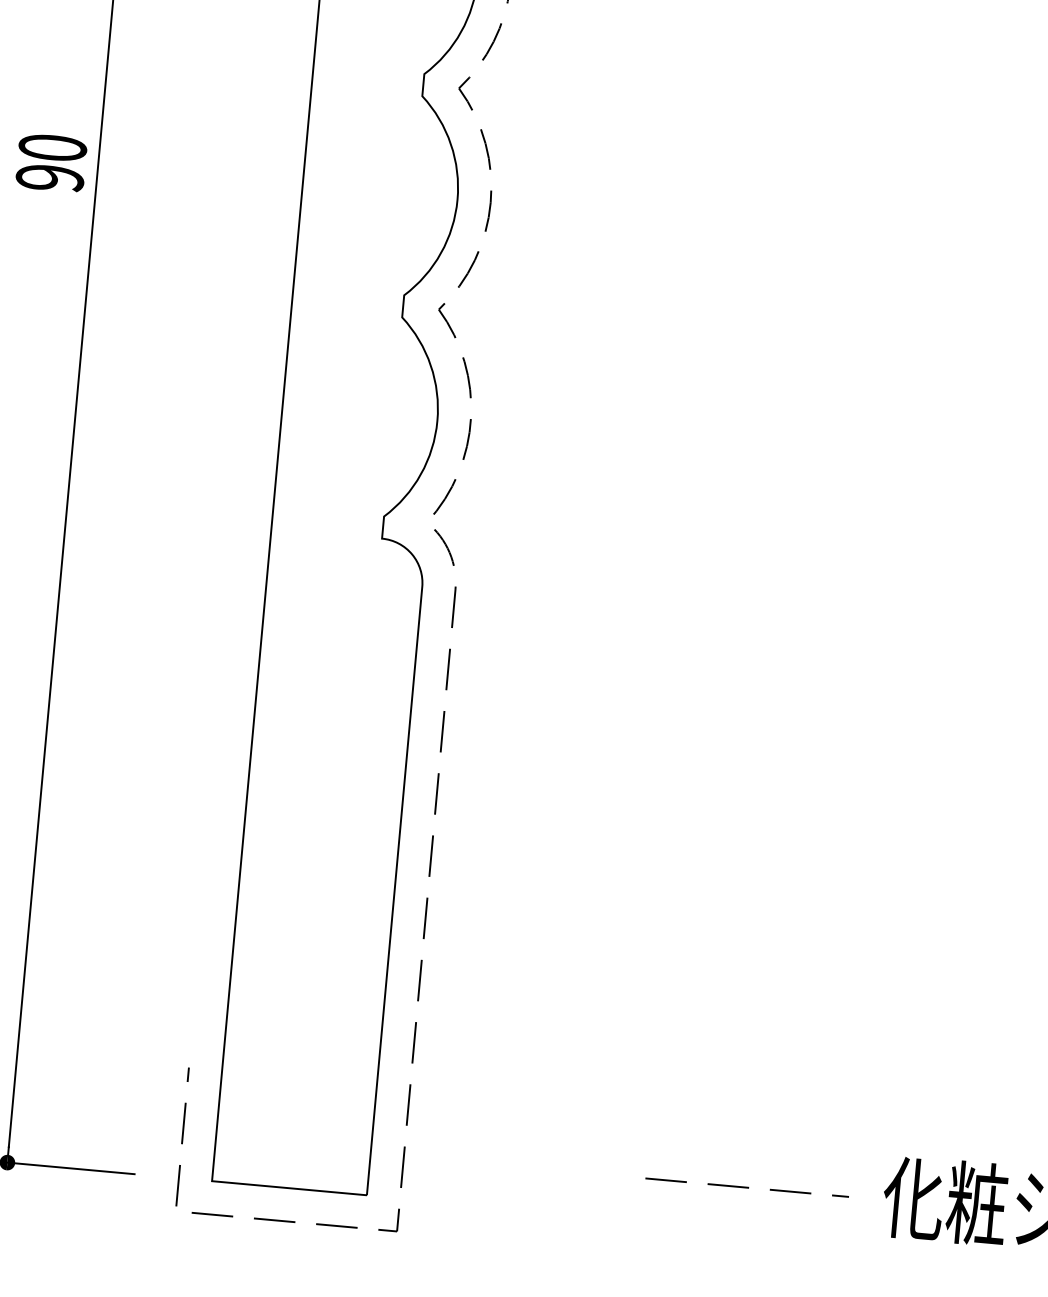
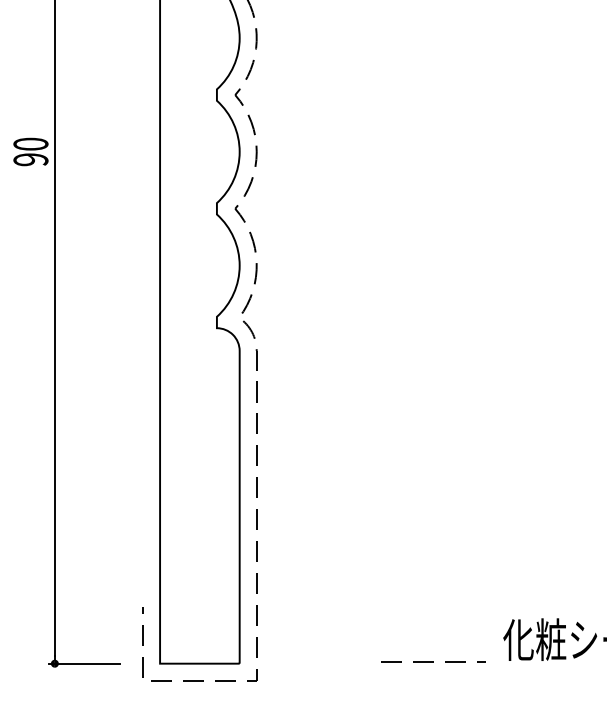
line: (747, 1186) -> (433, 661), moved

